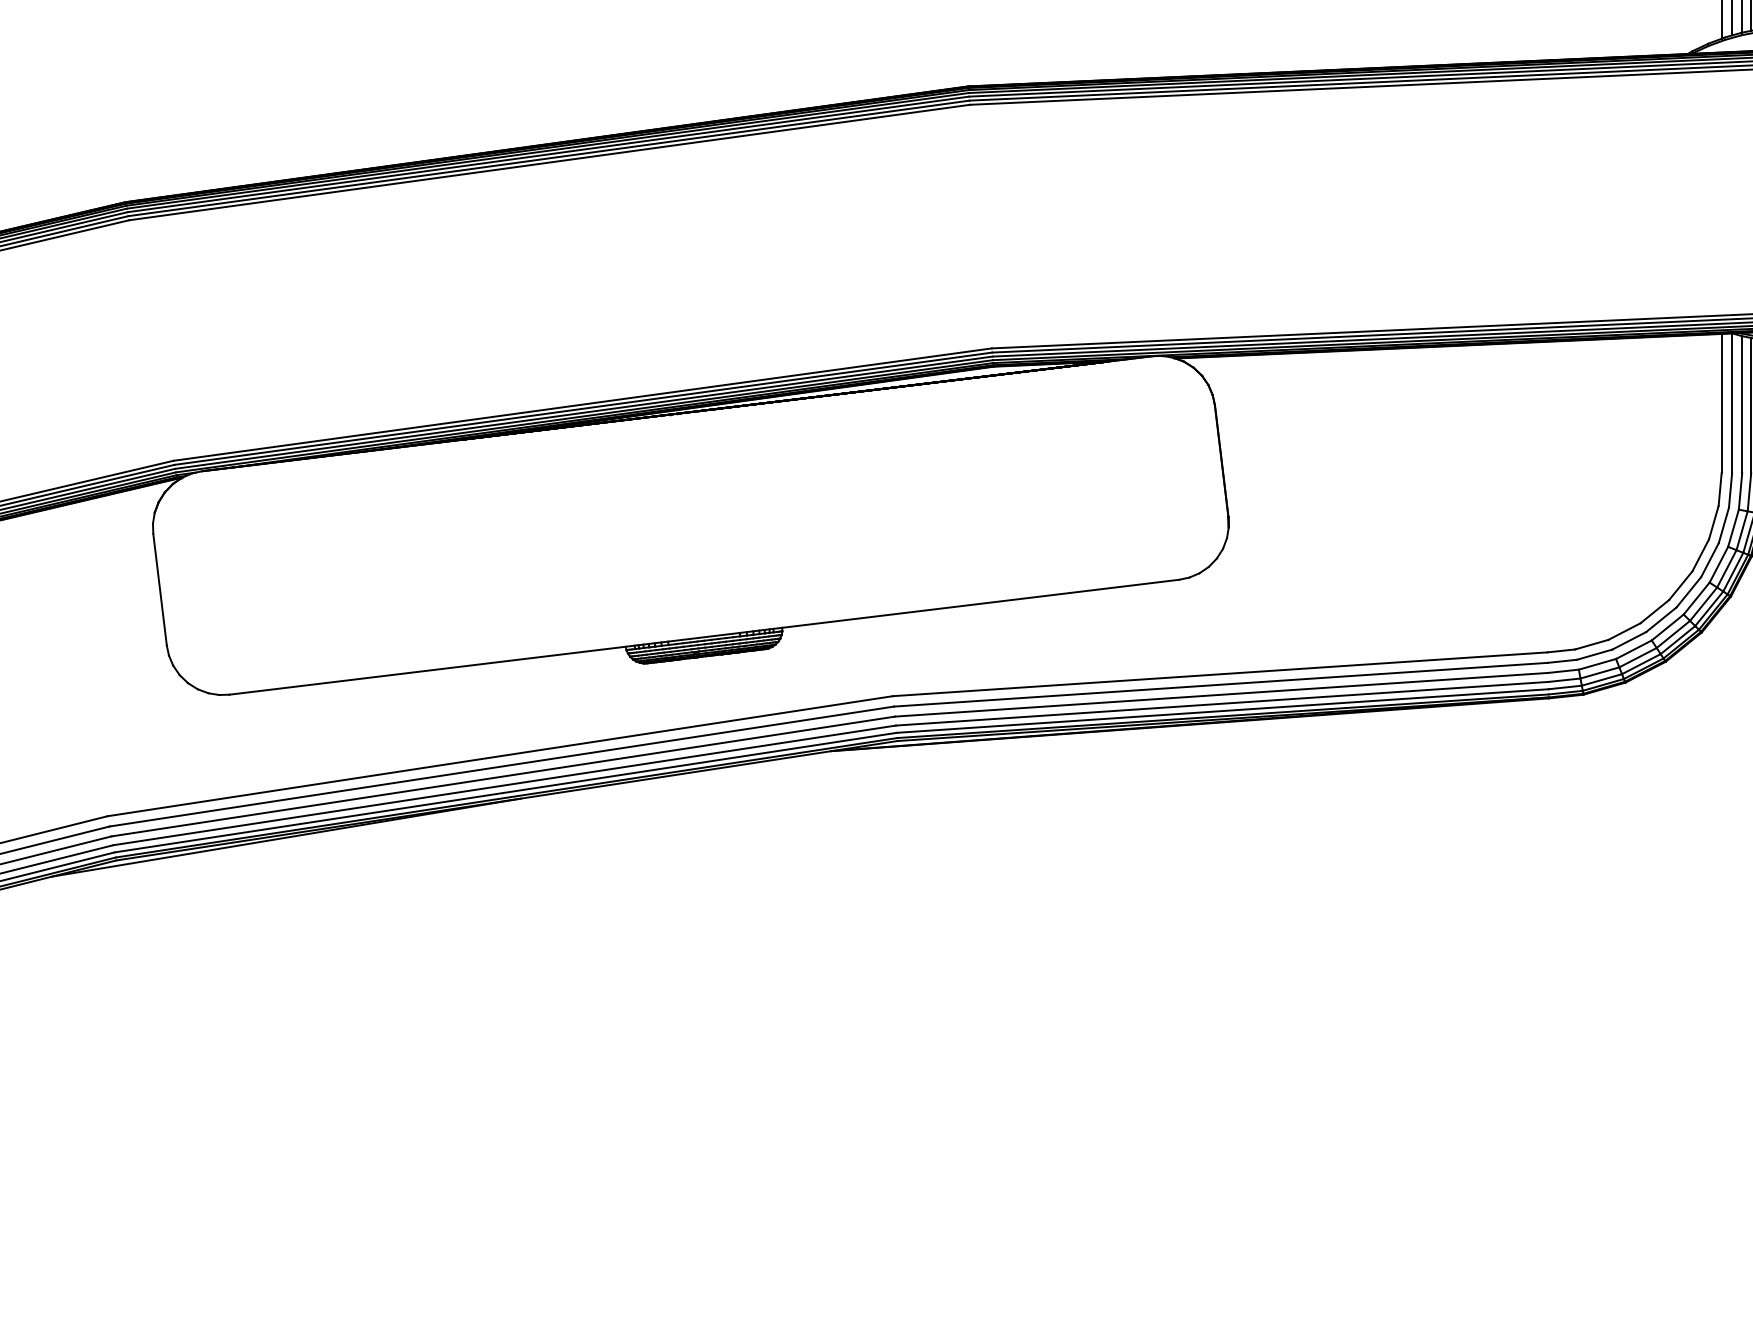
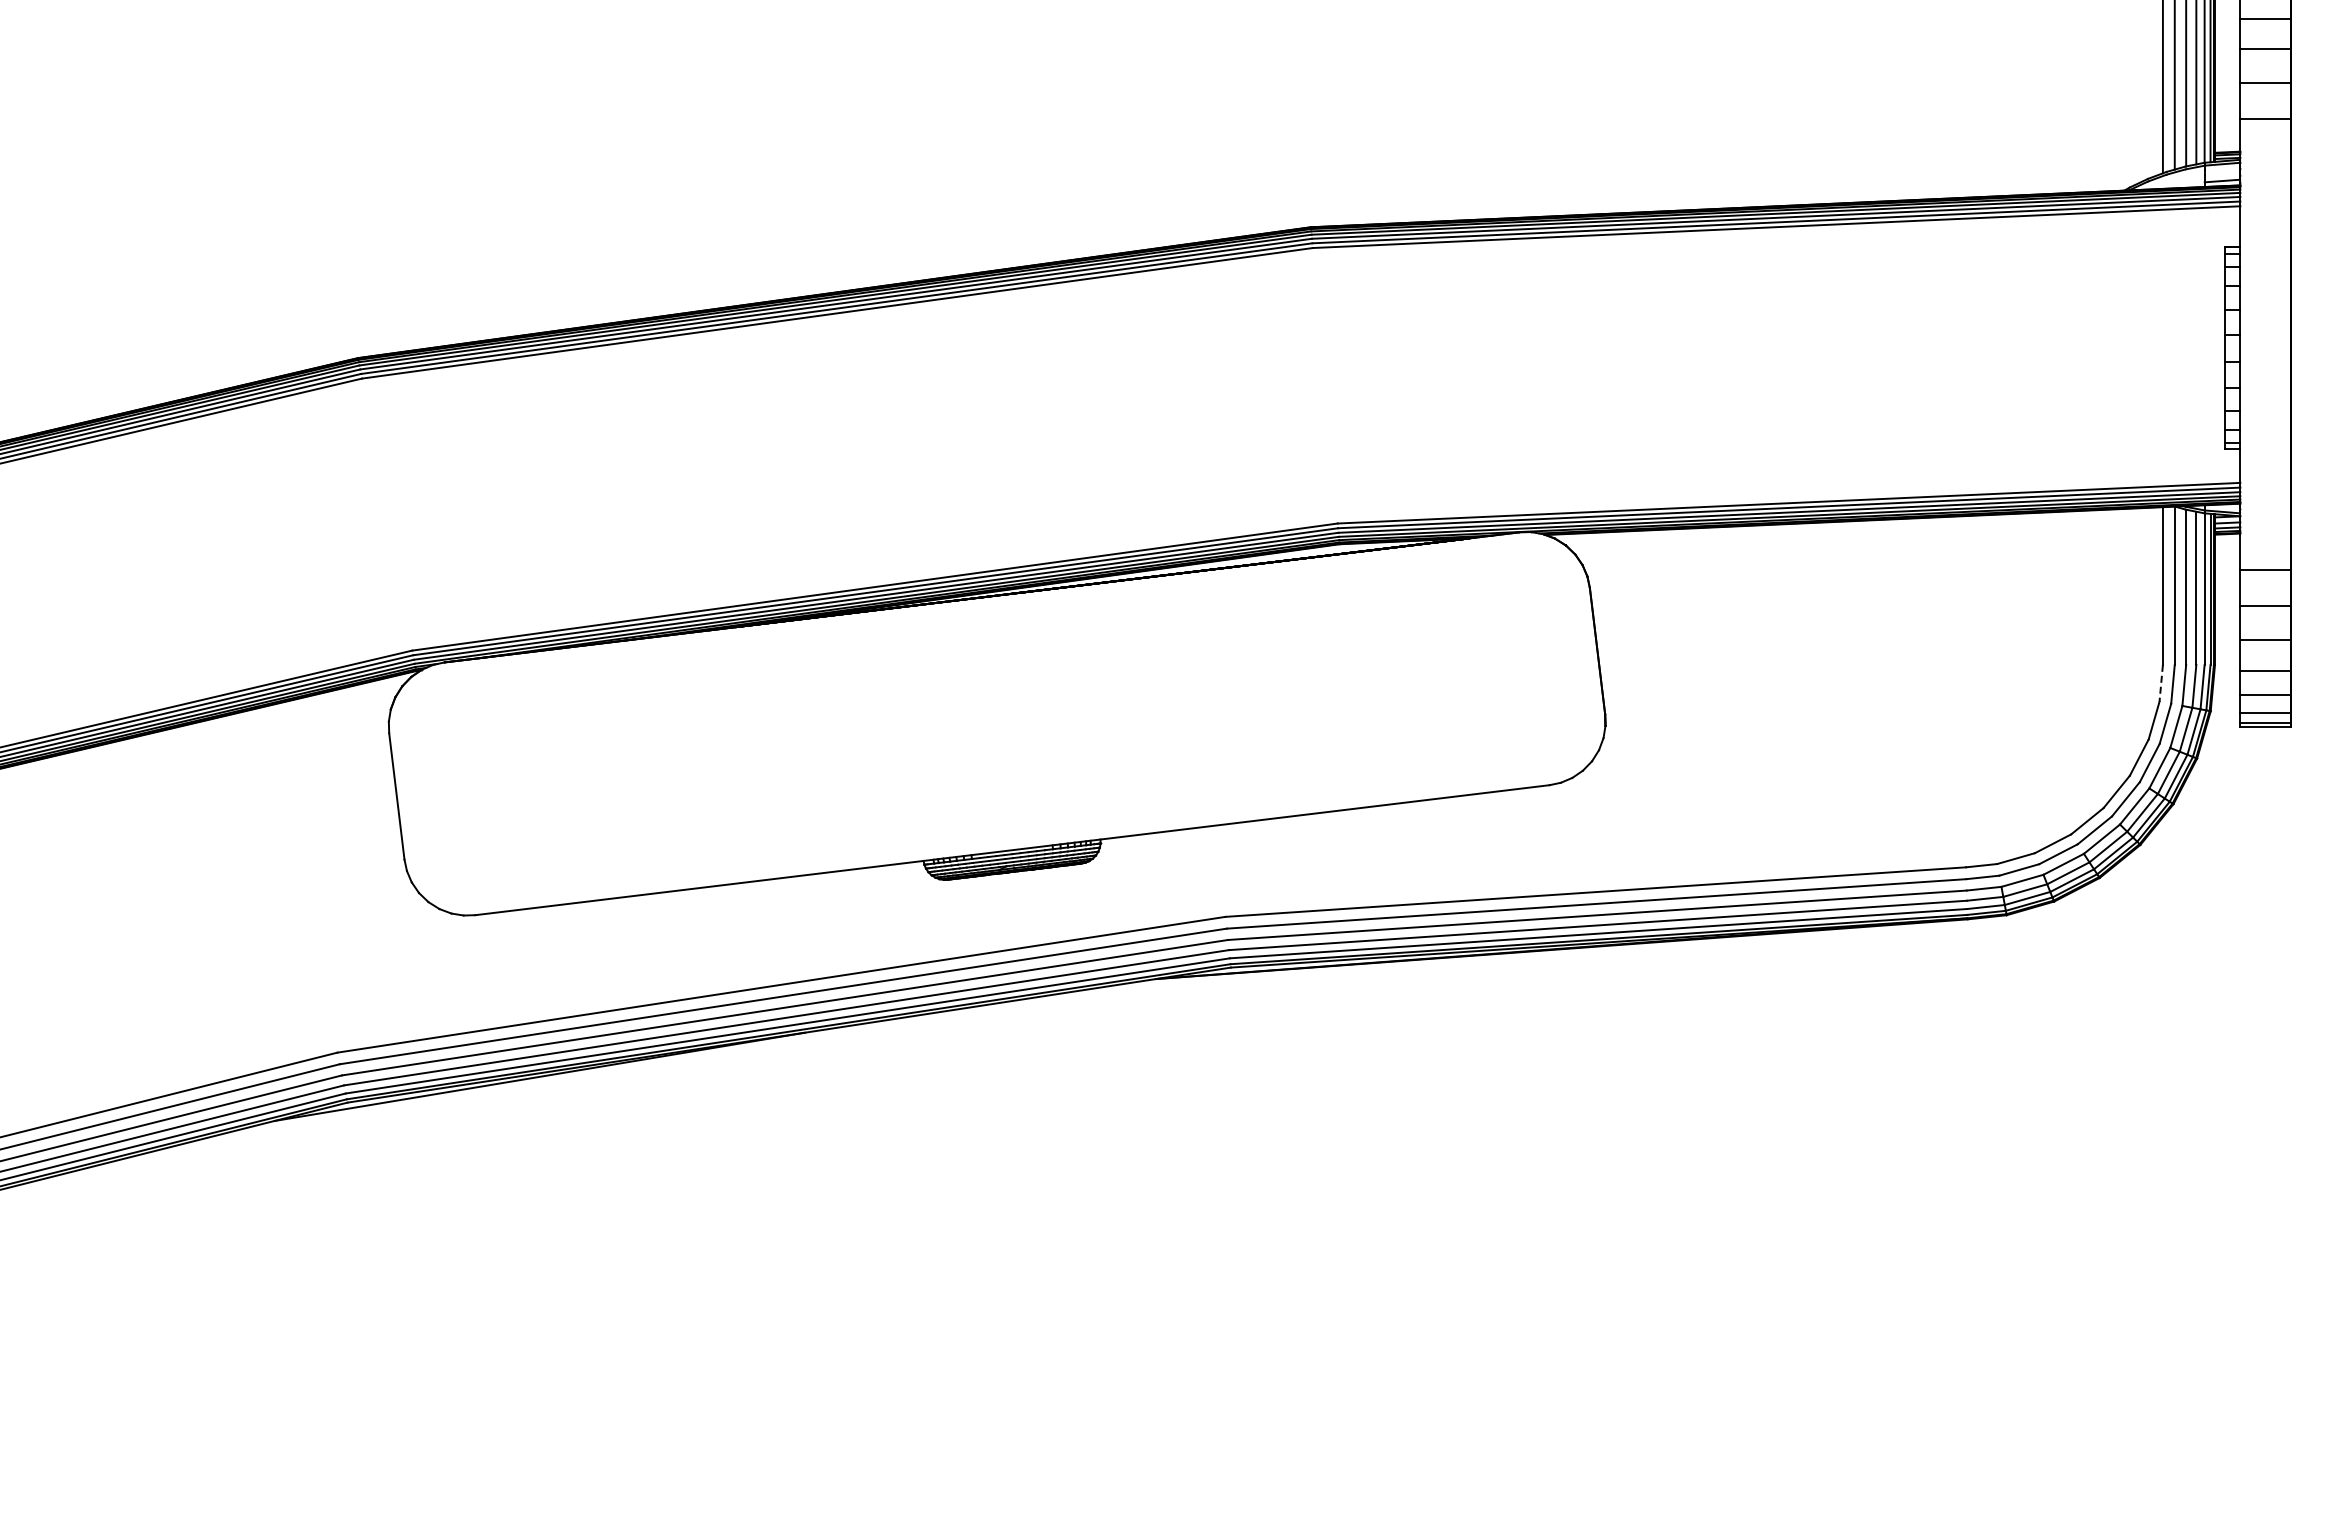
line: (1720, 489) -> (2161, 683), solid -> dashed

